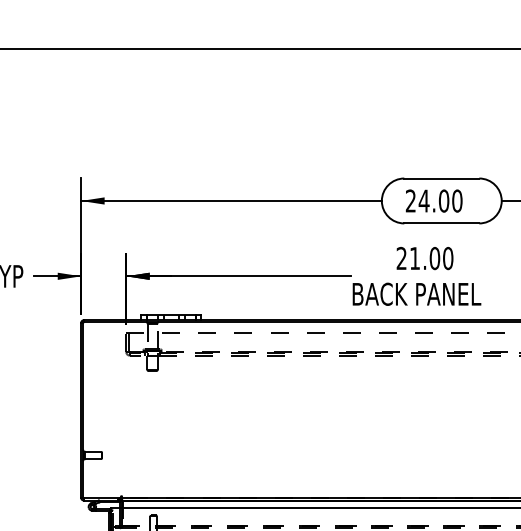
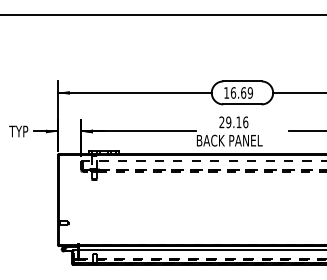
text: (434, 200) -> (238, 92), 24.00 -> 16.69
text: (432, 258) -> (237, 122), 21.00 -> 29.16

